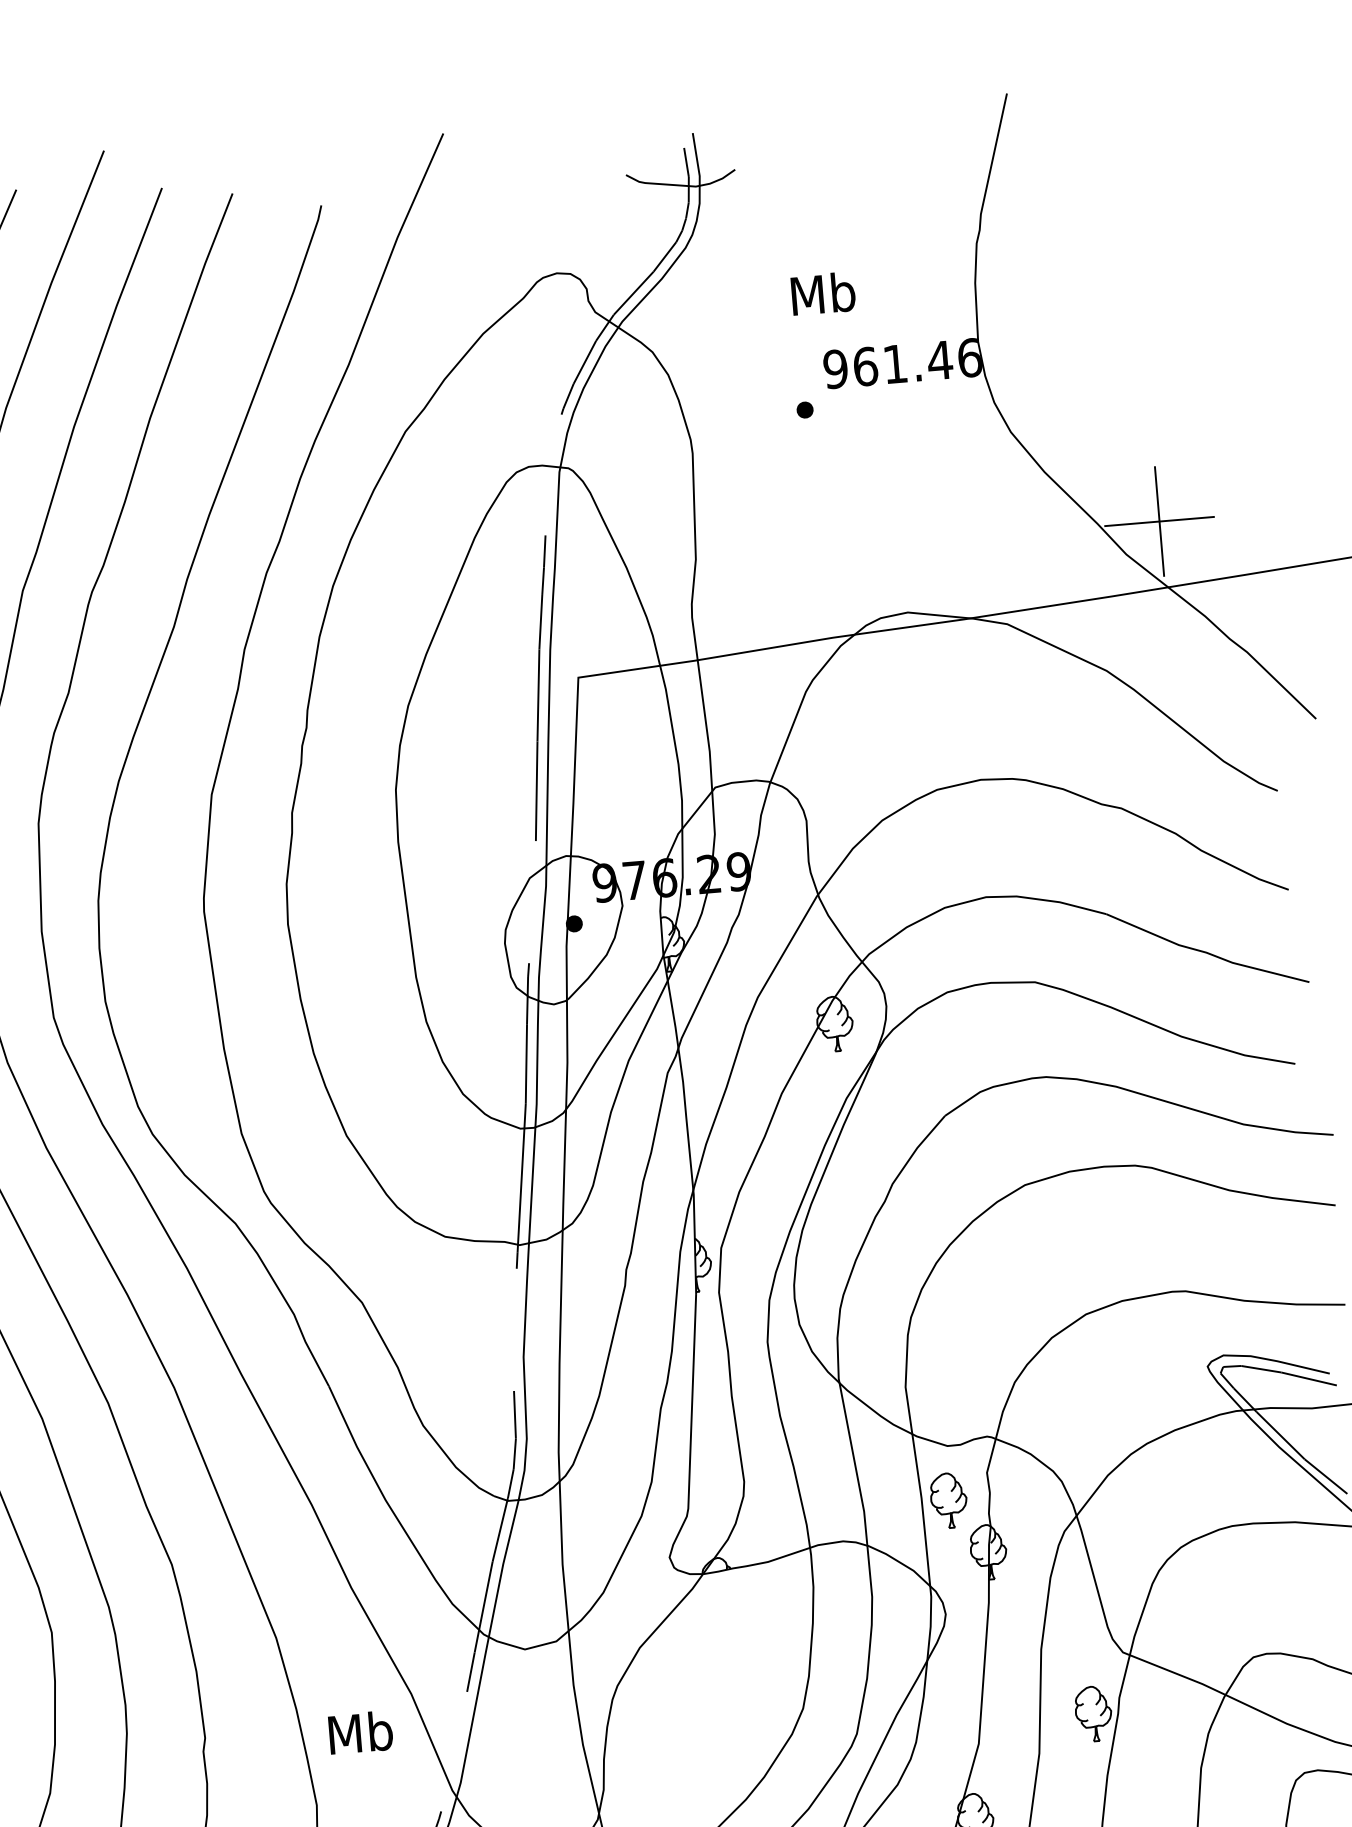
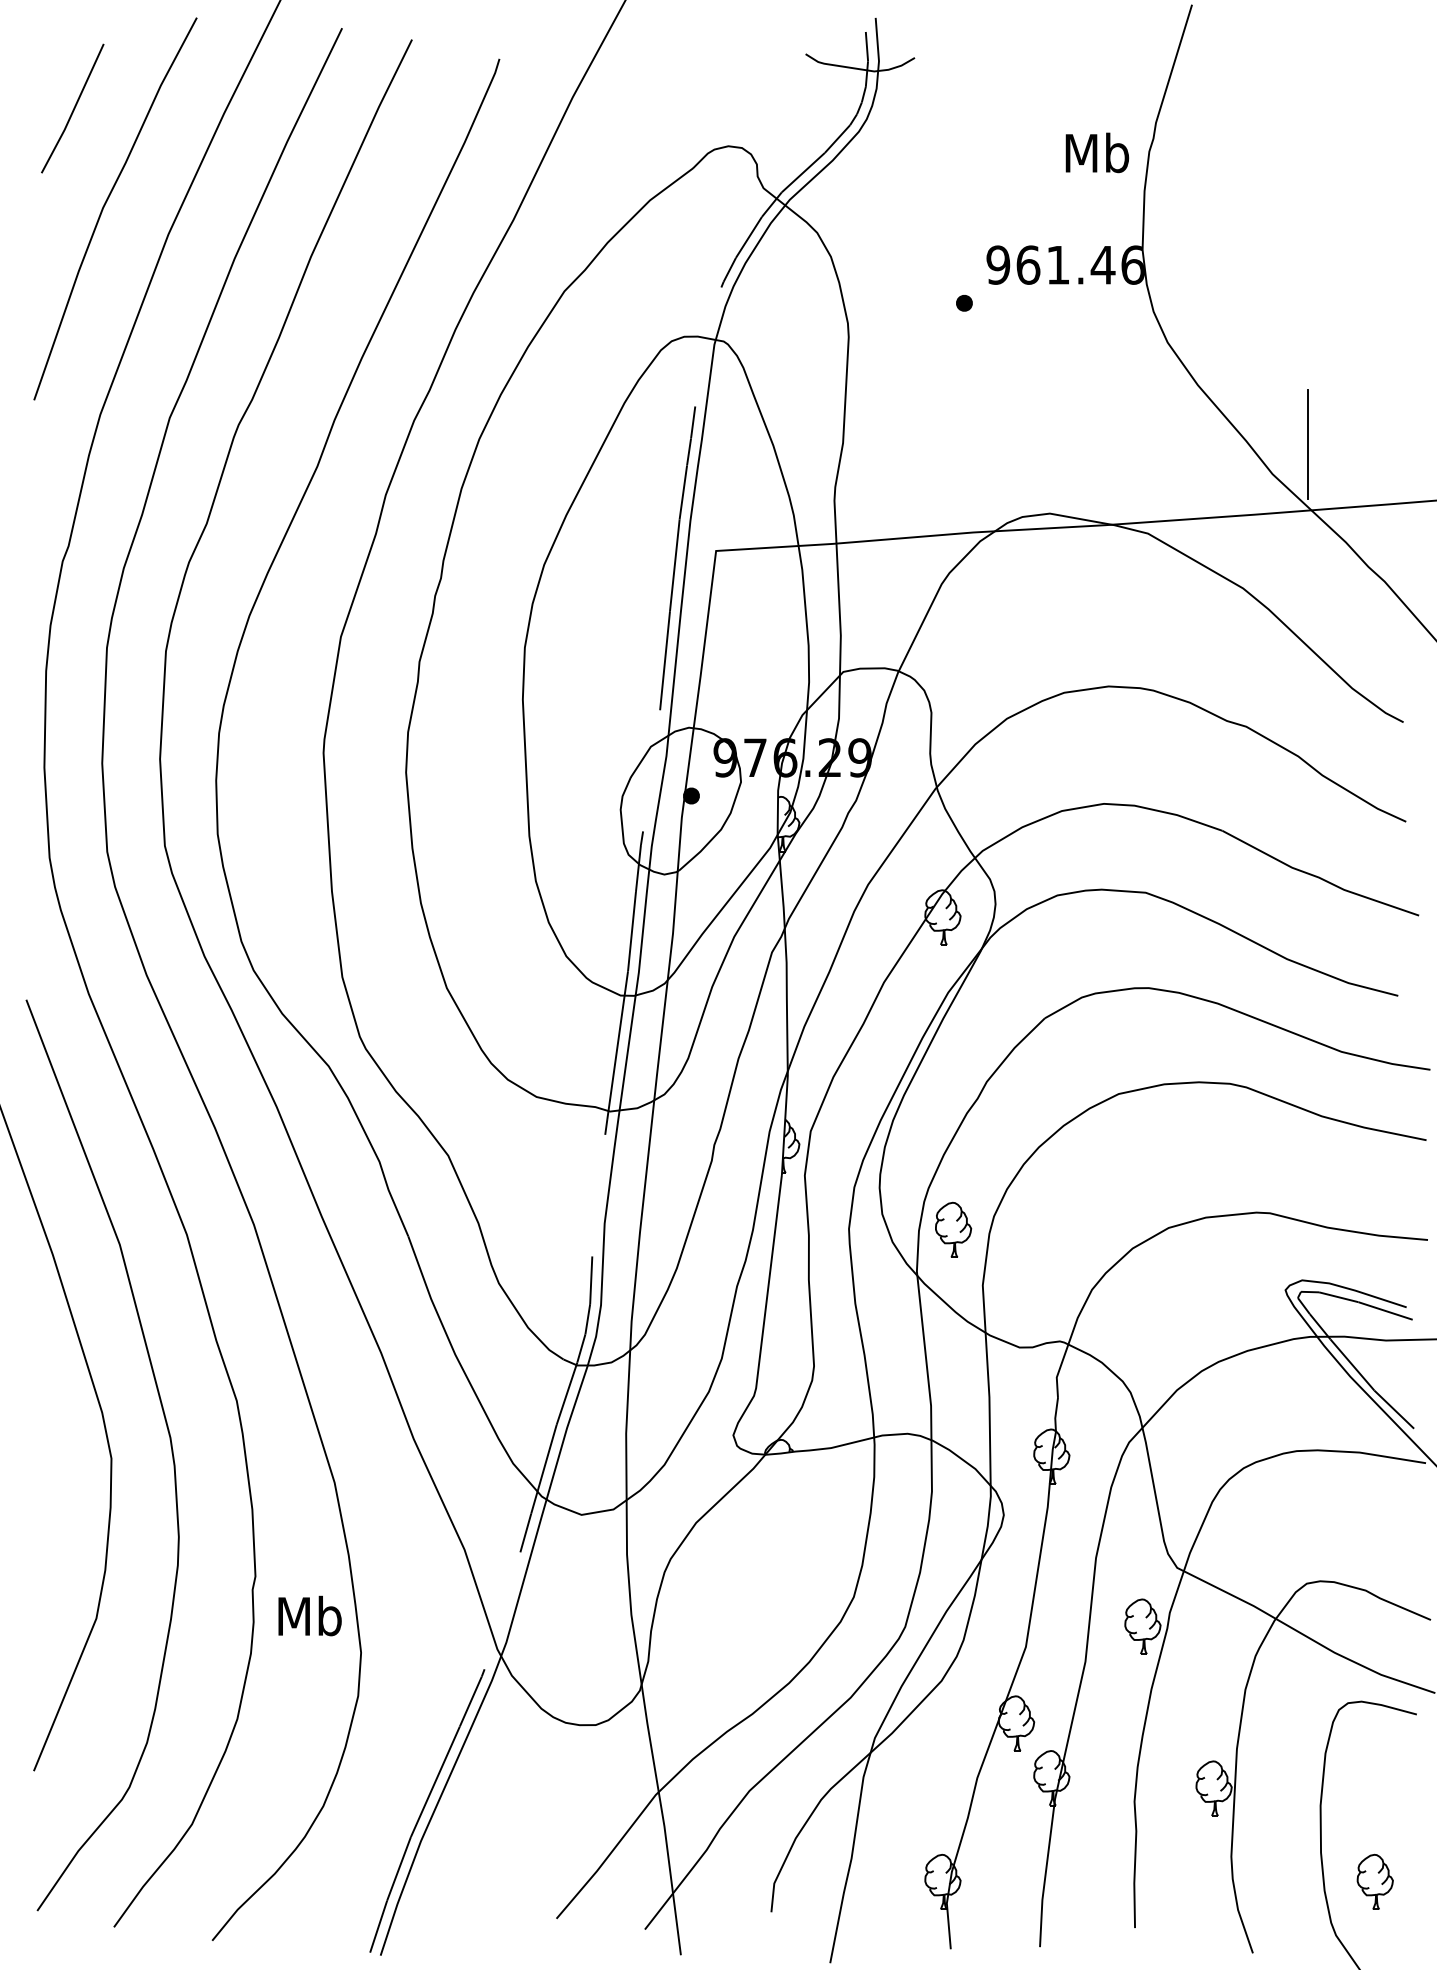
text: (823, 293) -> (1097, 152), moved
line: (1158, 522) -> (1307, 444), removed
part: (948, 1500) -> (953, 1229), moved
text: (360, 1732) -> (309, 1615), moved

